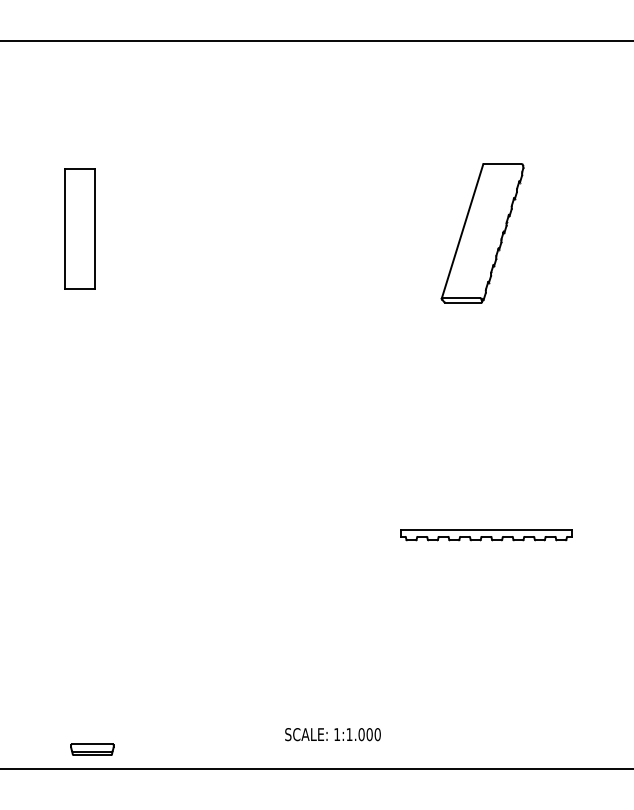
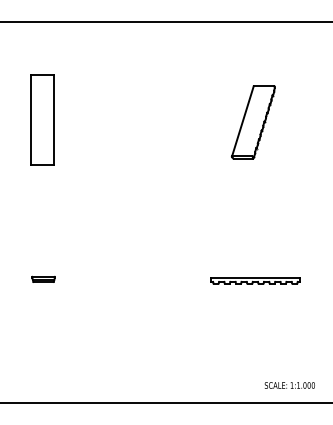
part: (80, 227) -> (42, 119), size x1.43
text: (332, 734) -> (289, 385), moved
part: (92, 747) -> (43, 278), moved

